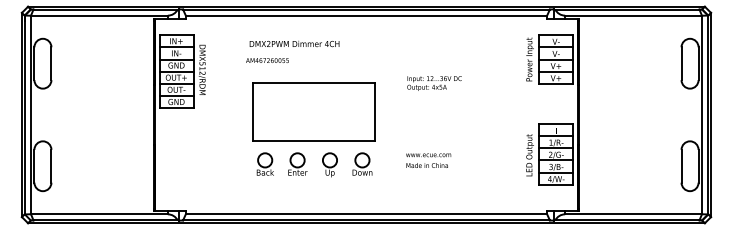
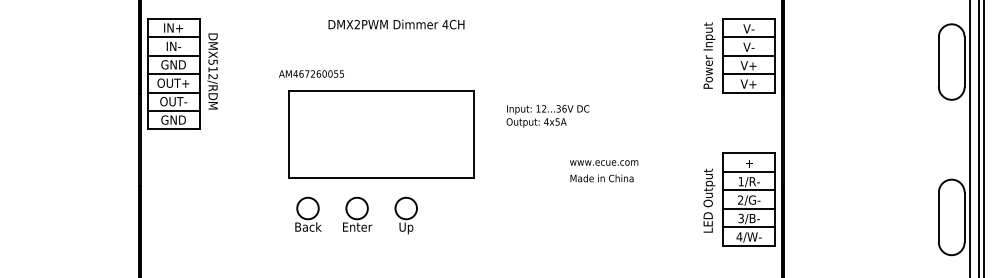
text: (294, 43) -> (396, 23), moved
text: (267, 60) -> (311, 73), moved
text: (434, 83) -> (547, 116), moved
text: (428, 160) -> (603, 170), moved
part: (362, 163) -> (455, 213), removed

